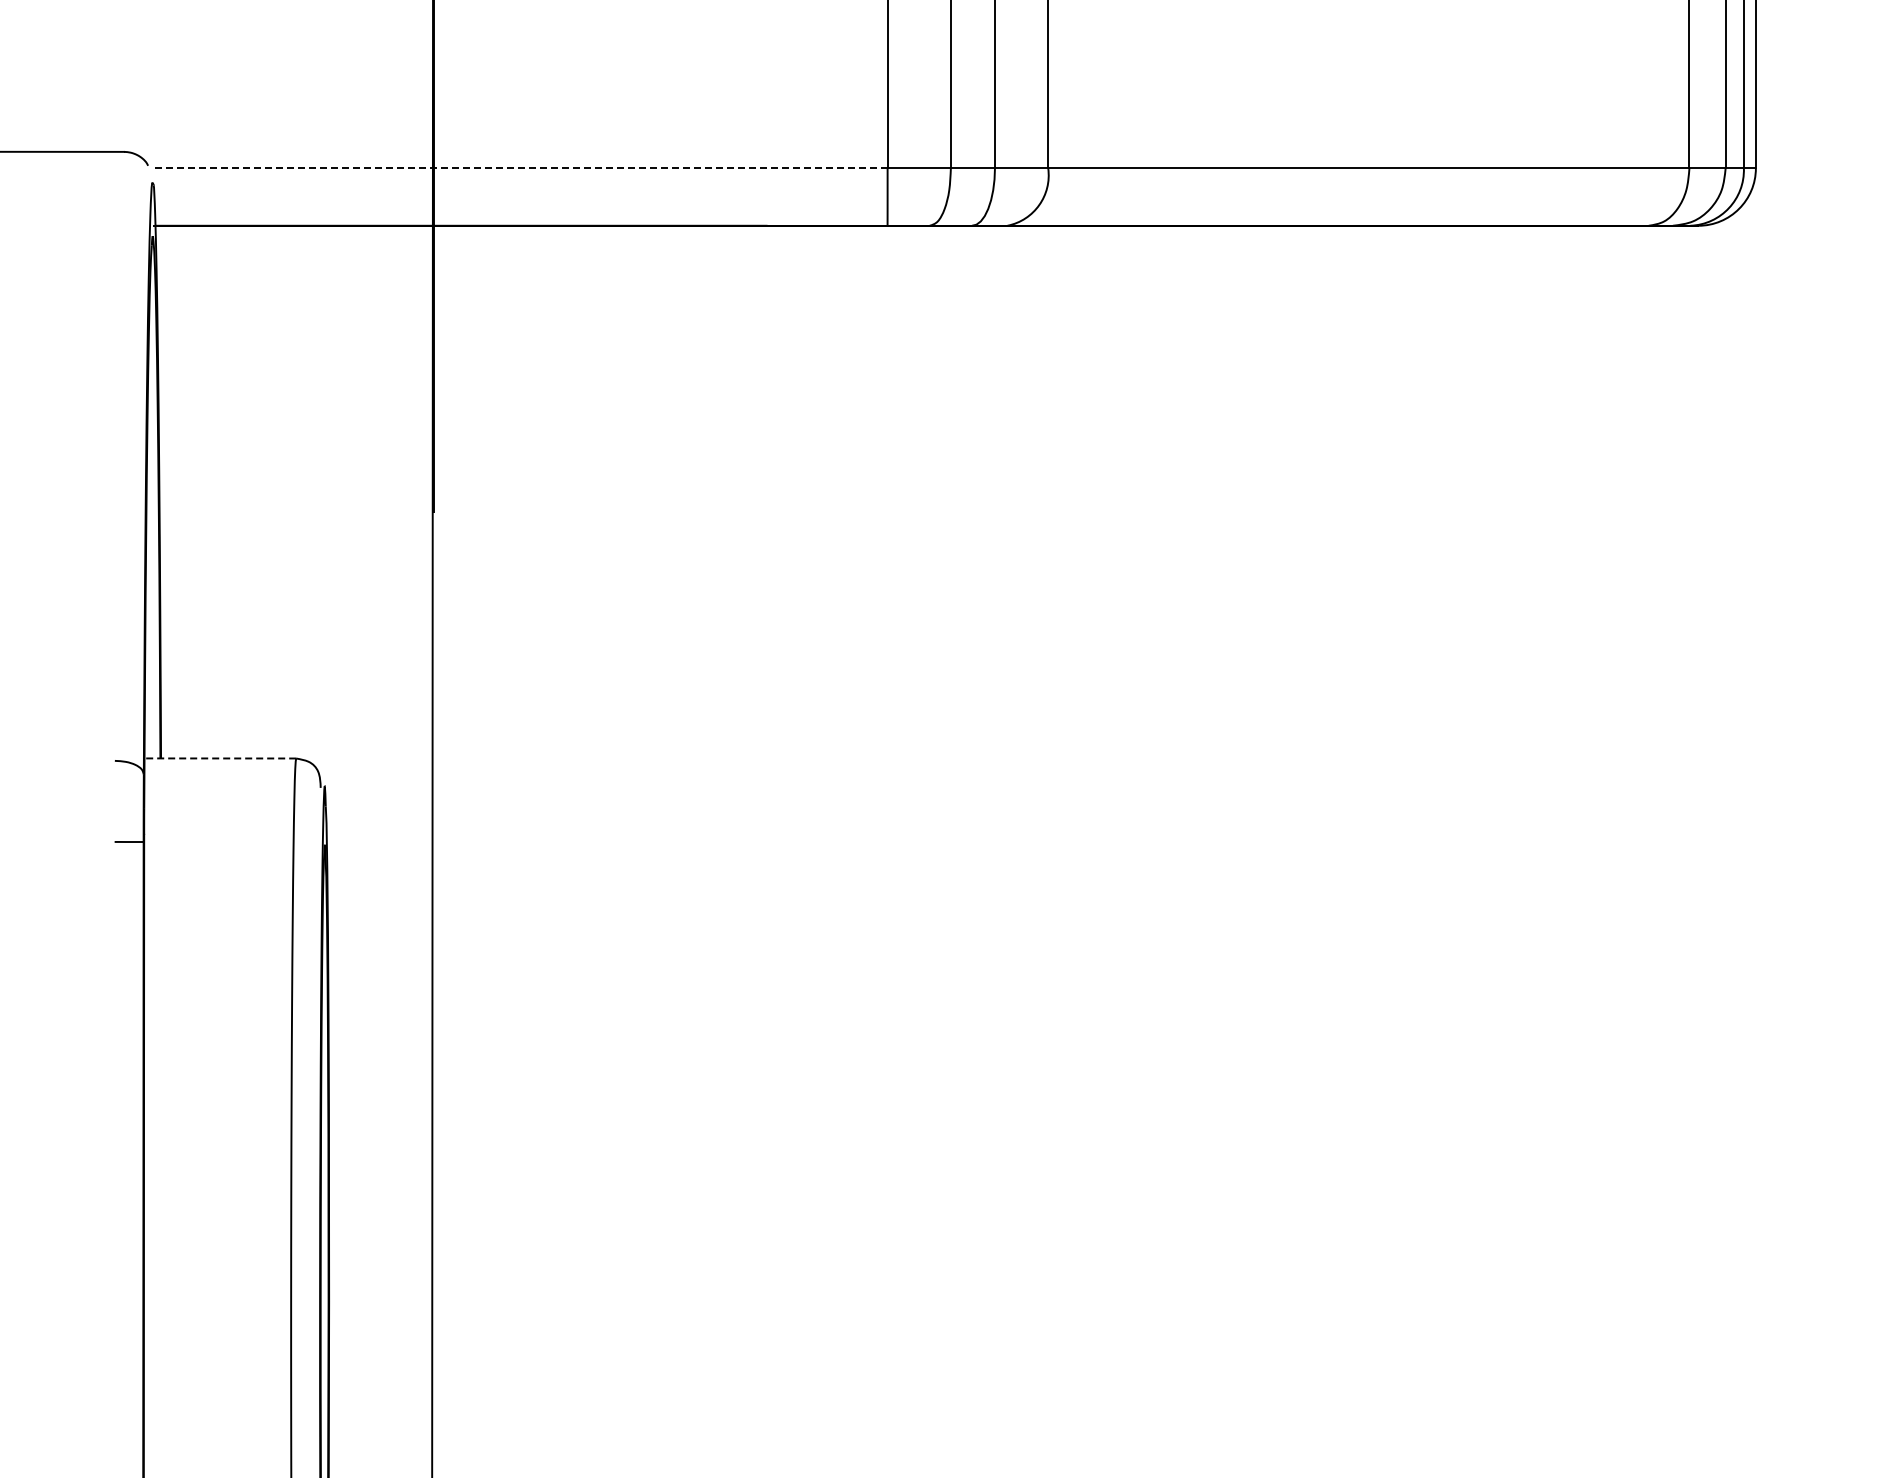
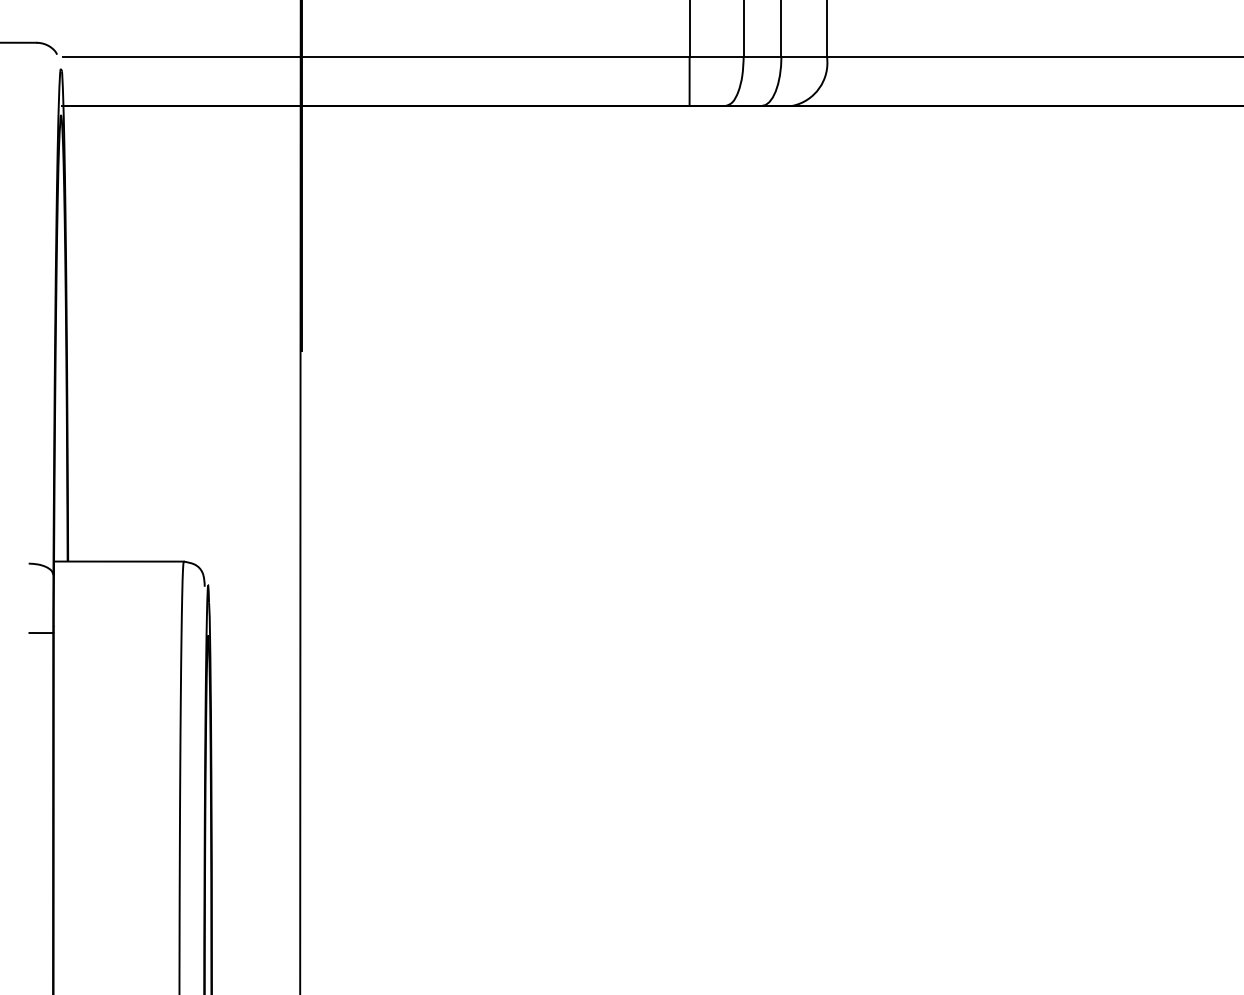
line: (521, 168) -> (376, 56), dashed -> solid
line: (220, 758) -> (119, 561), dashed -> solid

